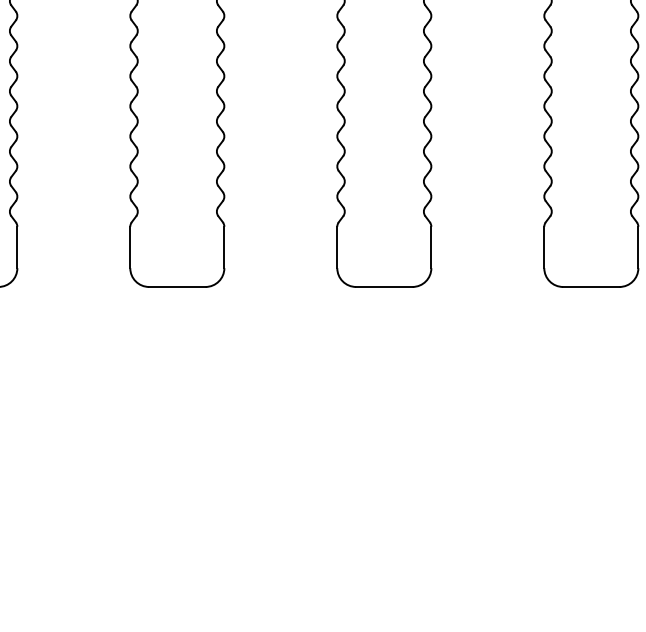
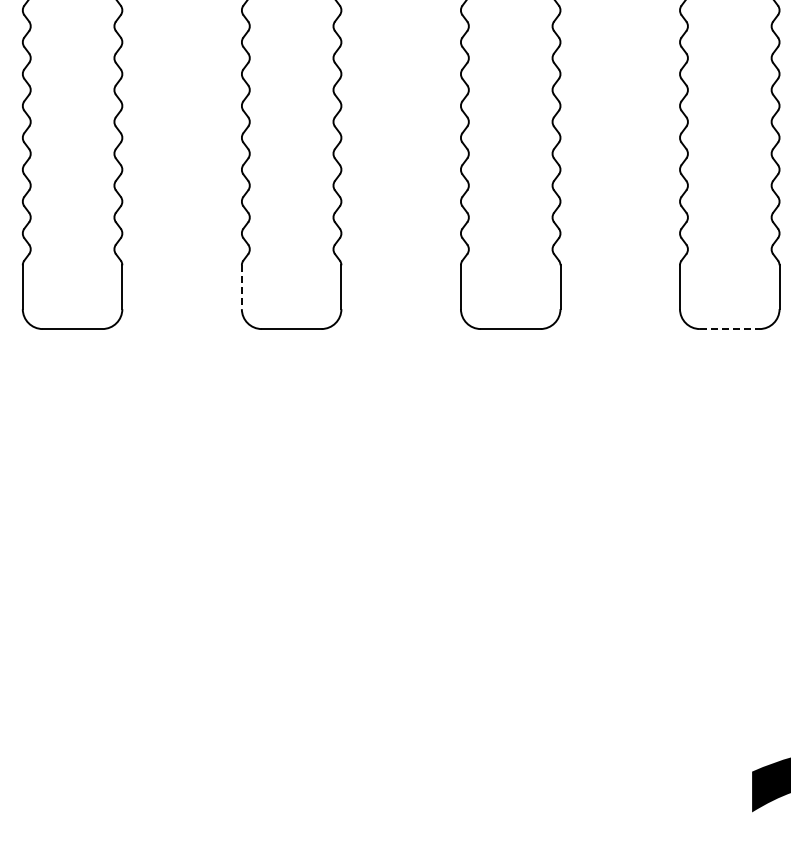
line: (129, 247) -> (241, 287), solid -> dashed
line: (591, 287) -> (729, 329), solid -> dashed

